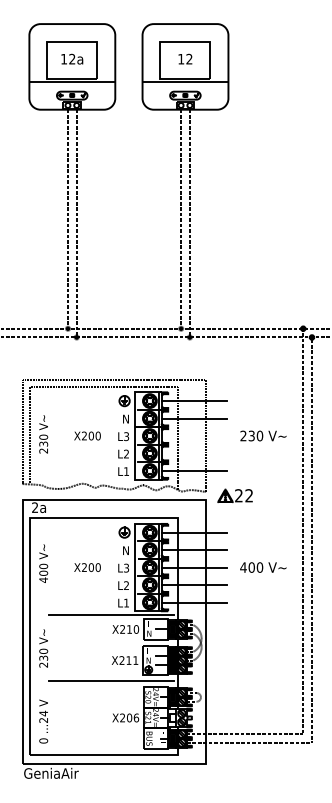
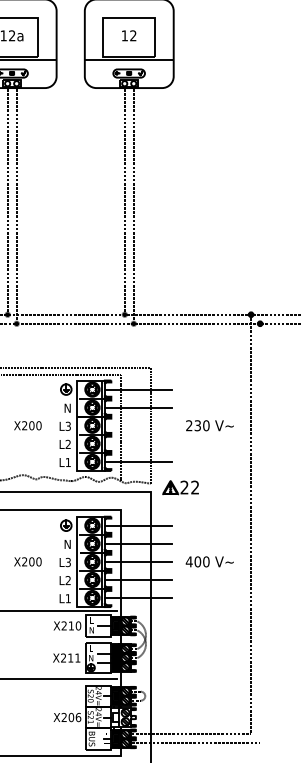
line: (311, 540) -> (259, 533), removed

